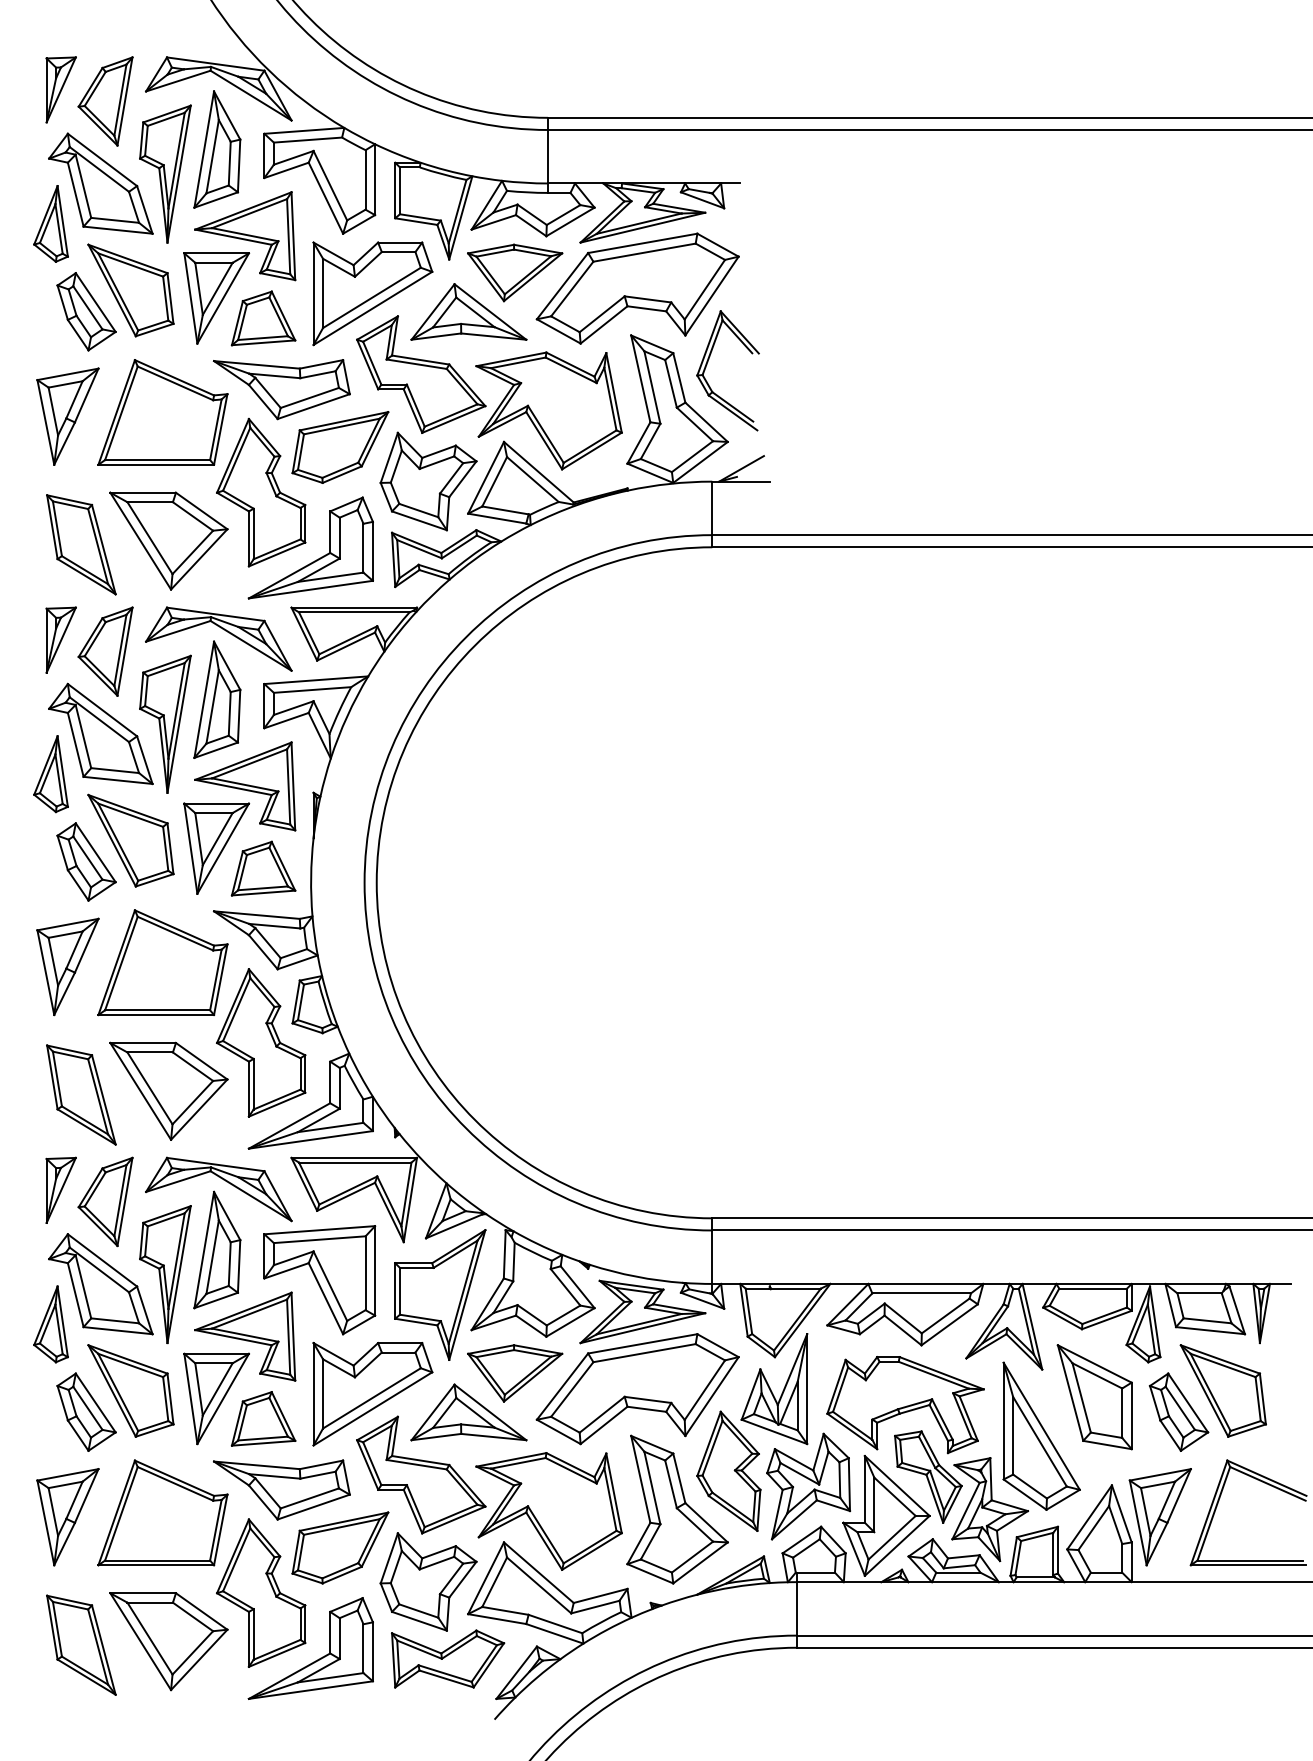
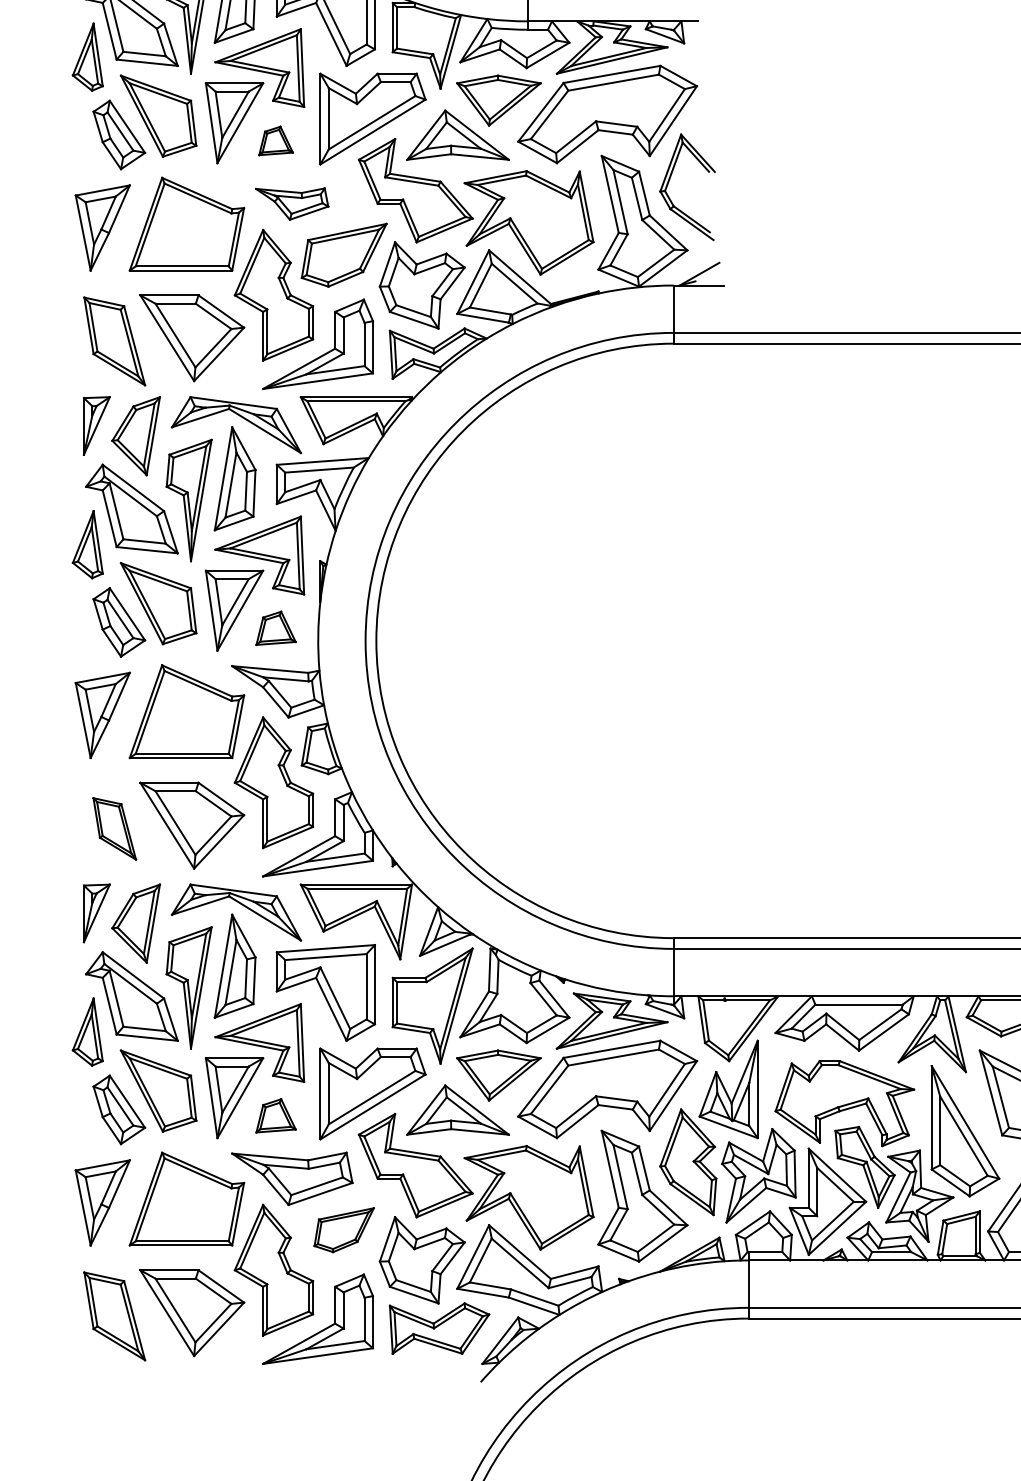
part: (263, 318) -> (276, 140), size x0.6
part: (281, 389) -> (291, 203), size x0.6
part: (263, 868) -> (276, 628), size x0.7
part: (81, 1094) -> (114, 828), size x0.7
part: (263, 1418) -> (276, 1115), size x0.7
part: (340, 1547) -> (344, 1229), size x0.7

